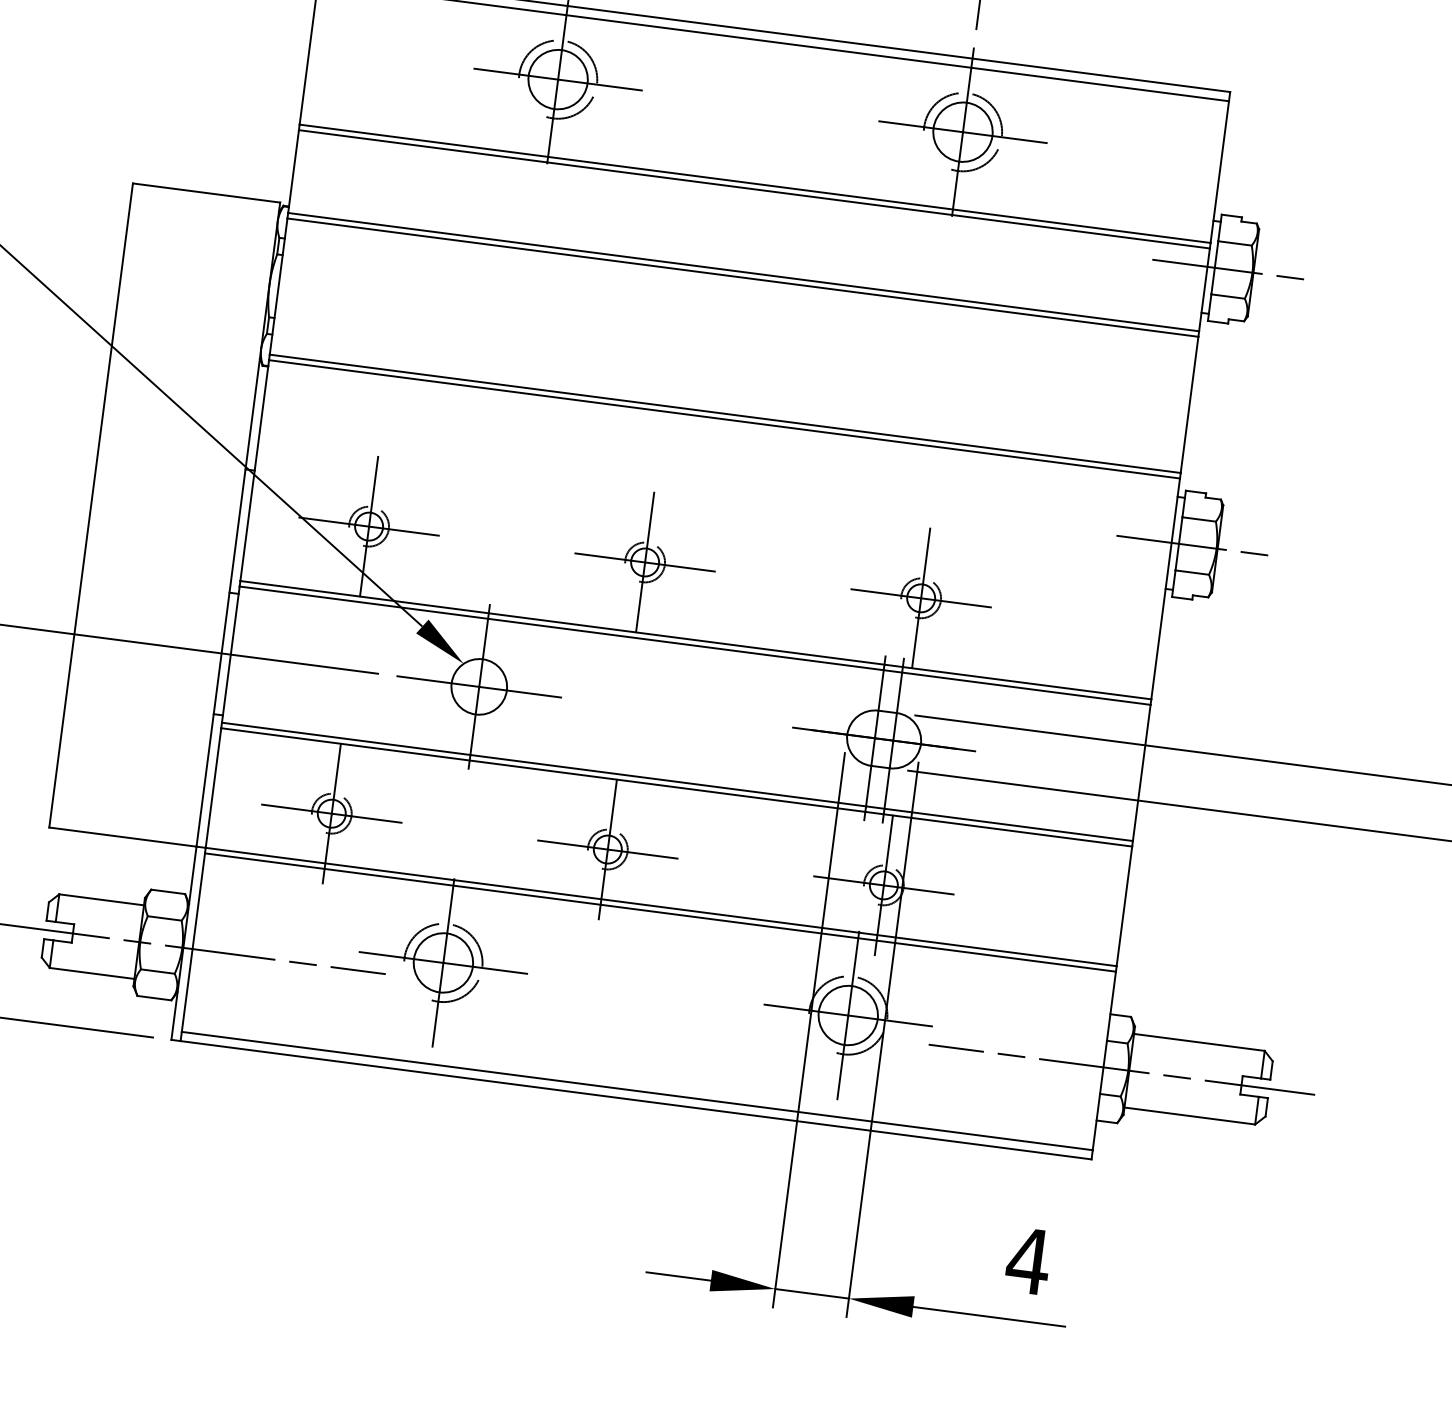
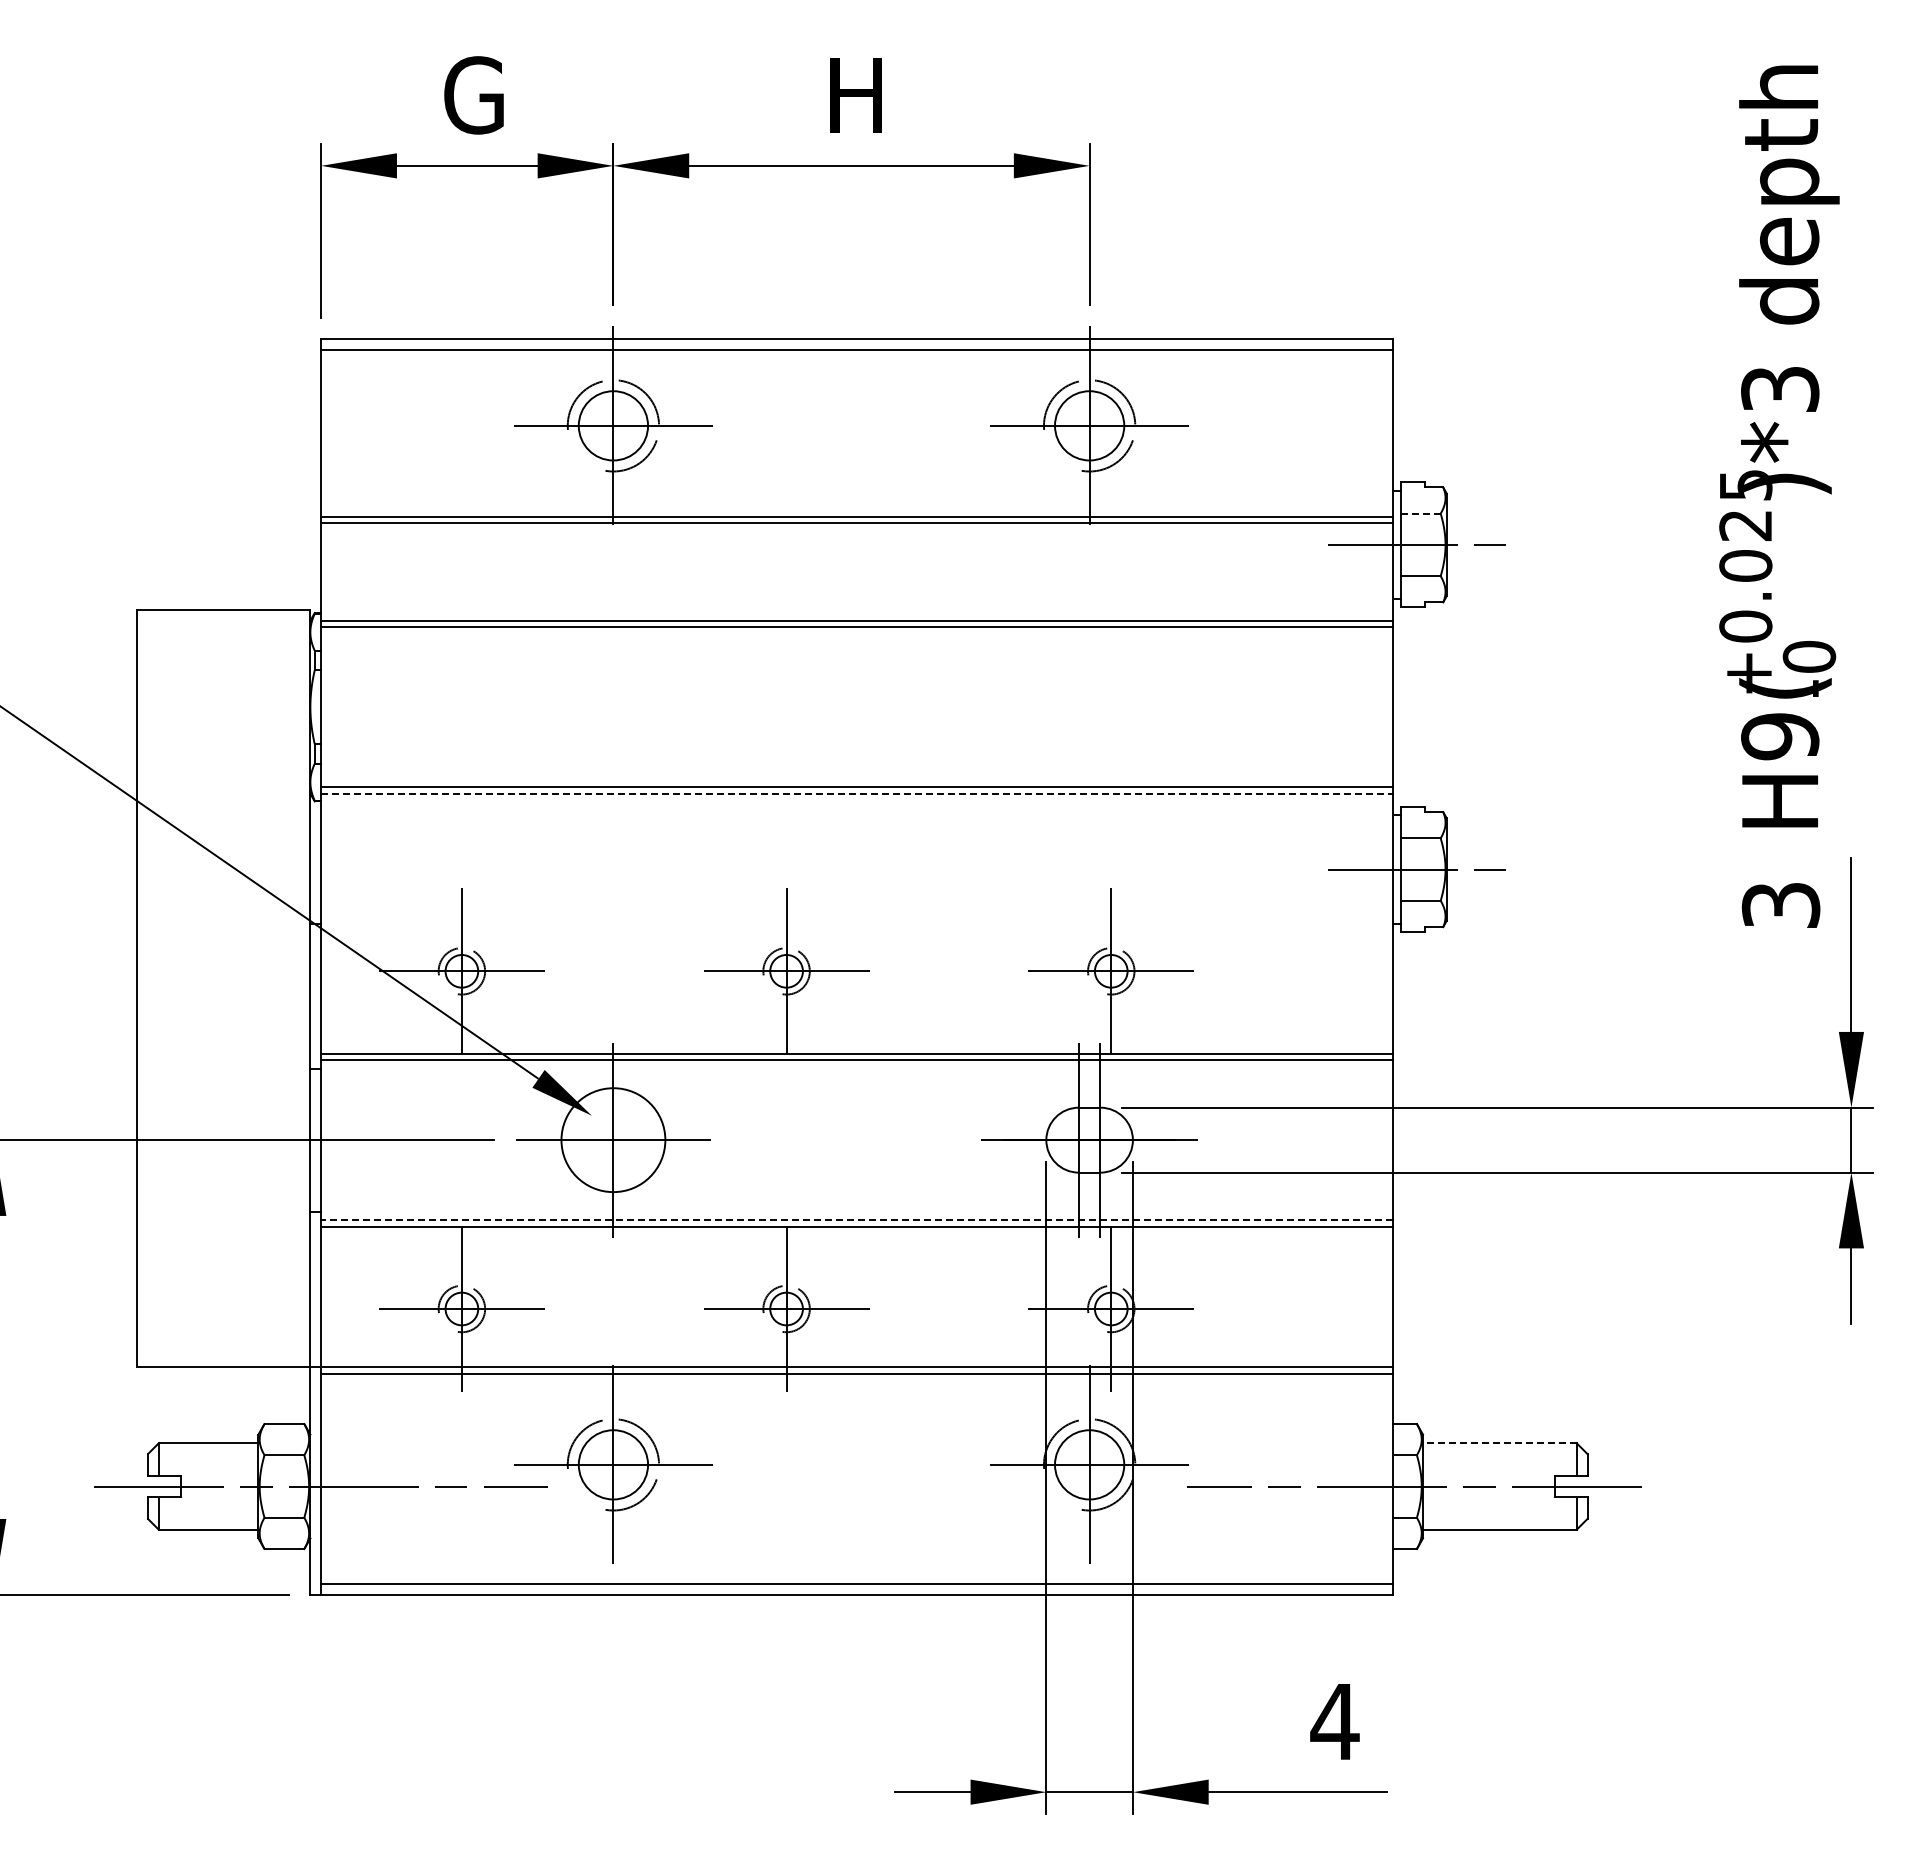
line: (1235, 243) -> (1421, 513), solid -> dashed
line: (724, 419) -> (856, 793), solid -> dashed
circle: (478, 686) -> (612, 1139), size x1.6
line: (677, 782) -> (856, 1220), solid -> dashed
line: (1199, 1042) -> (1499, 1443), solid -> dashed

